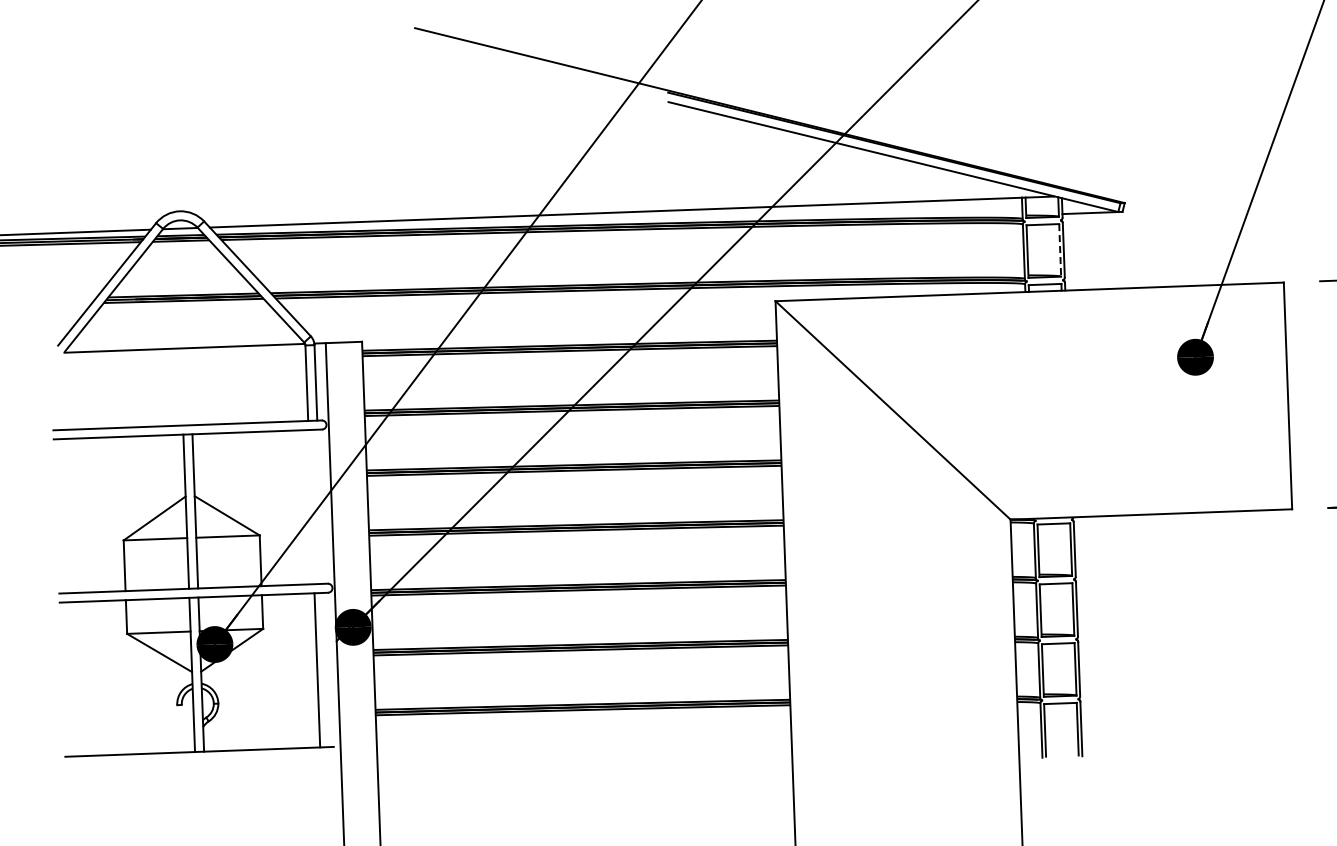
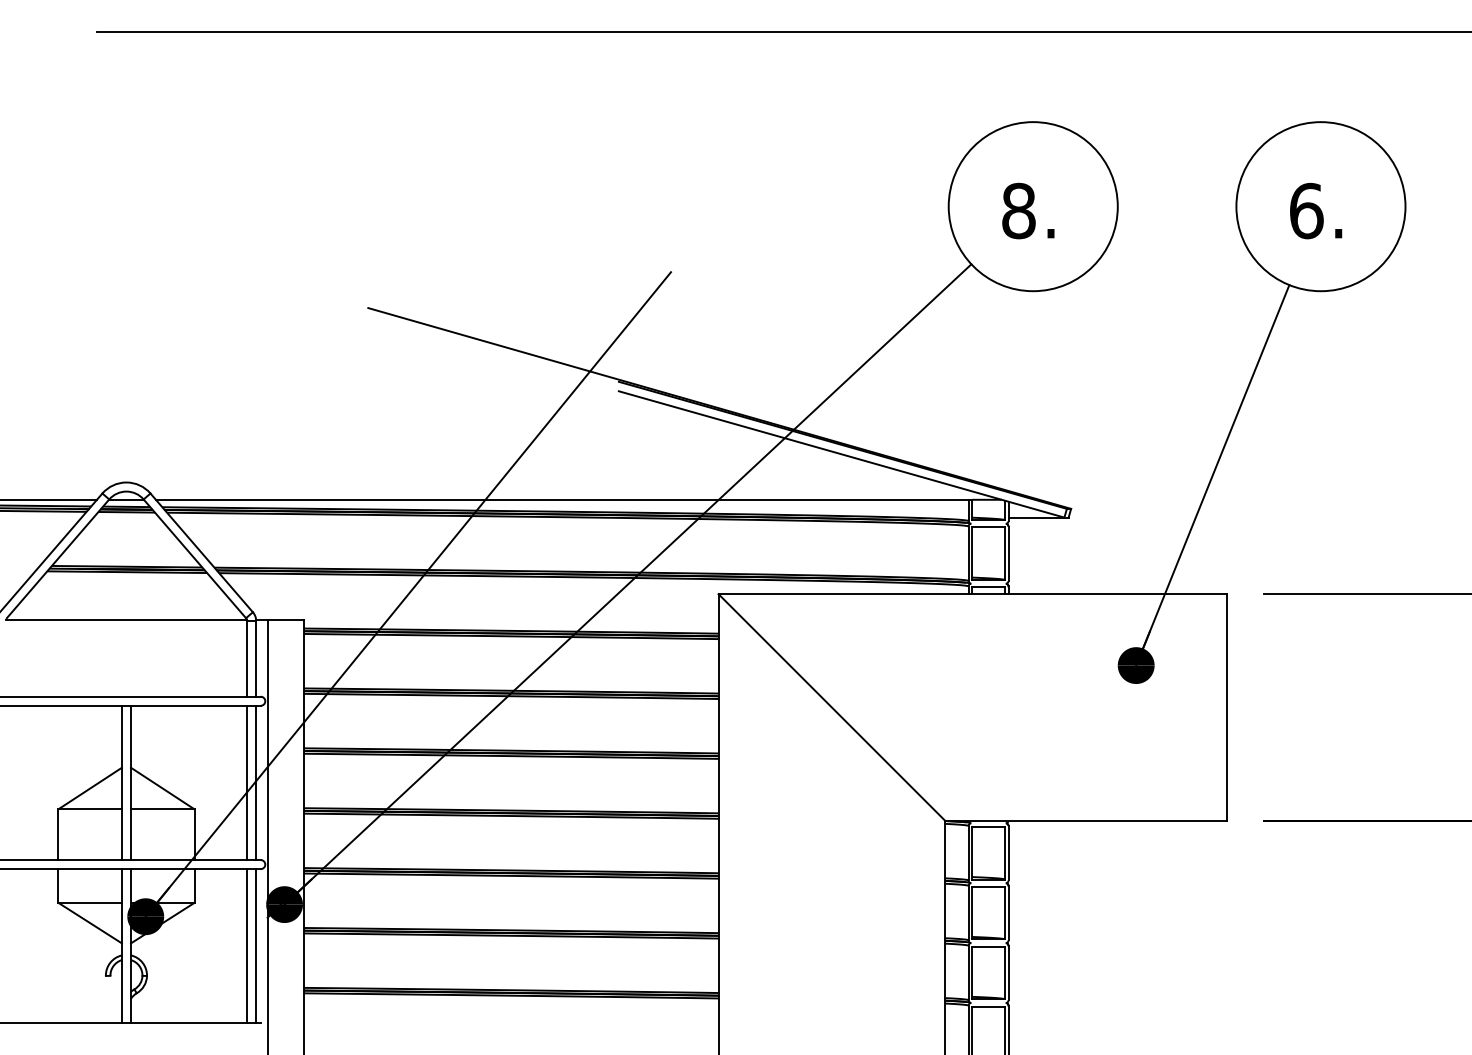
line: (1059, 251) -> (1004, 554), dashed -> solid
line: (311, 506) -> (247, 782), added
line: (320, 506) -> (256, 782), added
line: (326, 670) -> (256, 946), added

